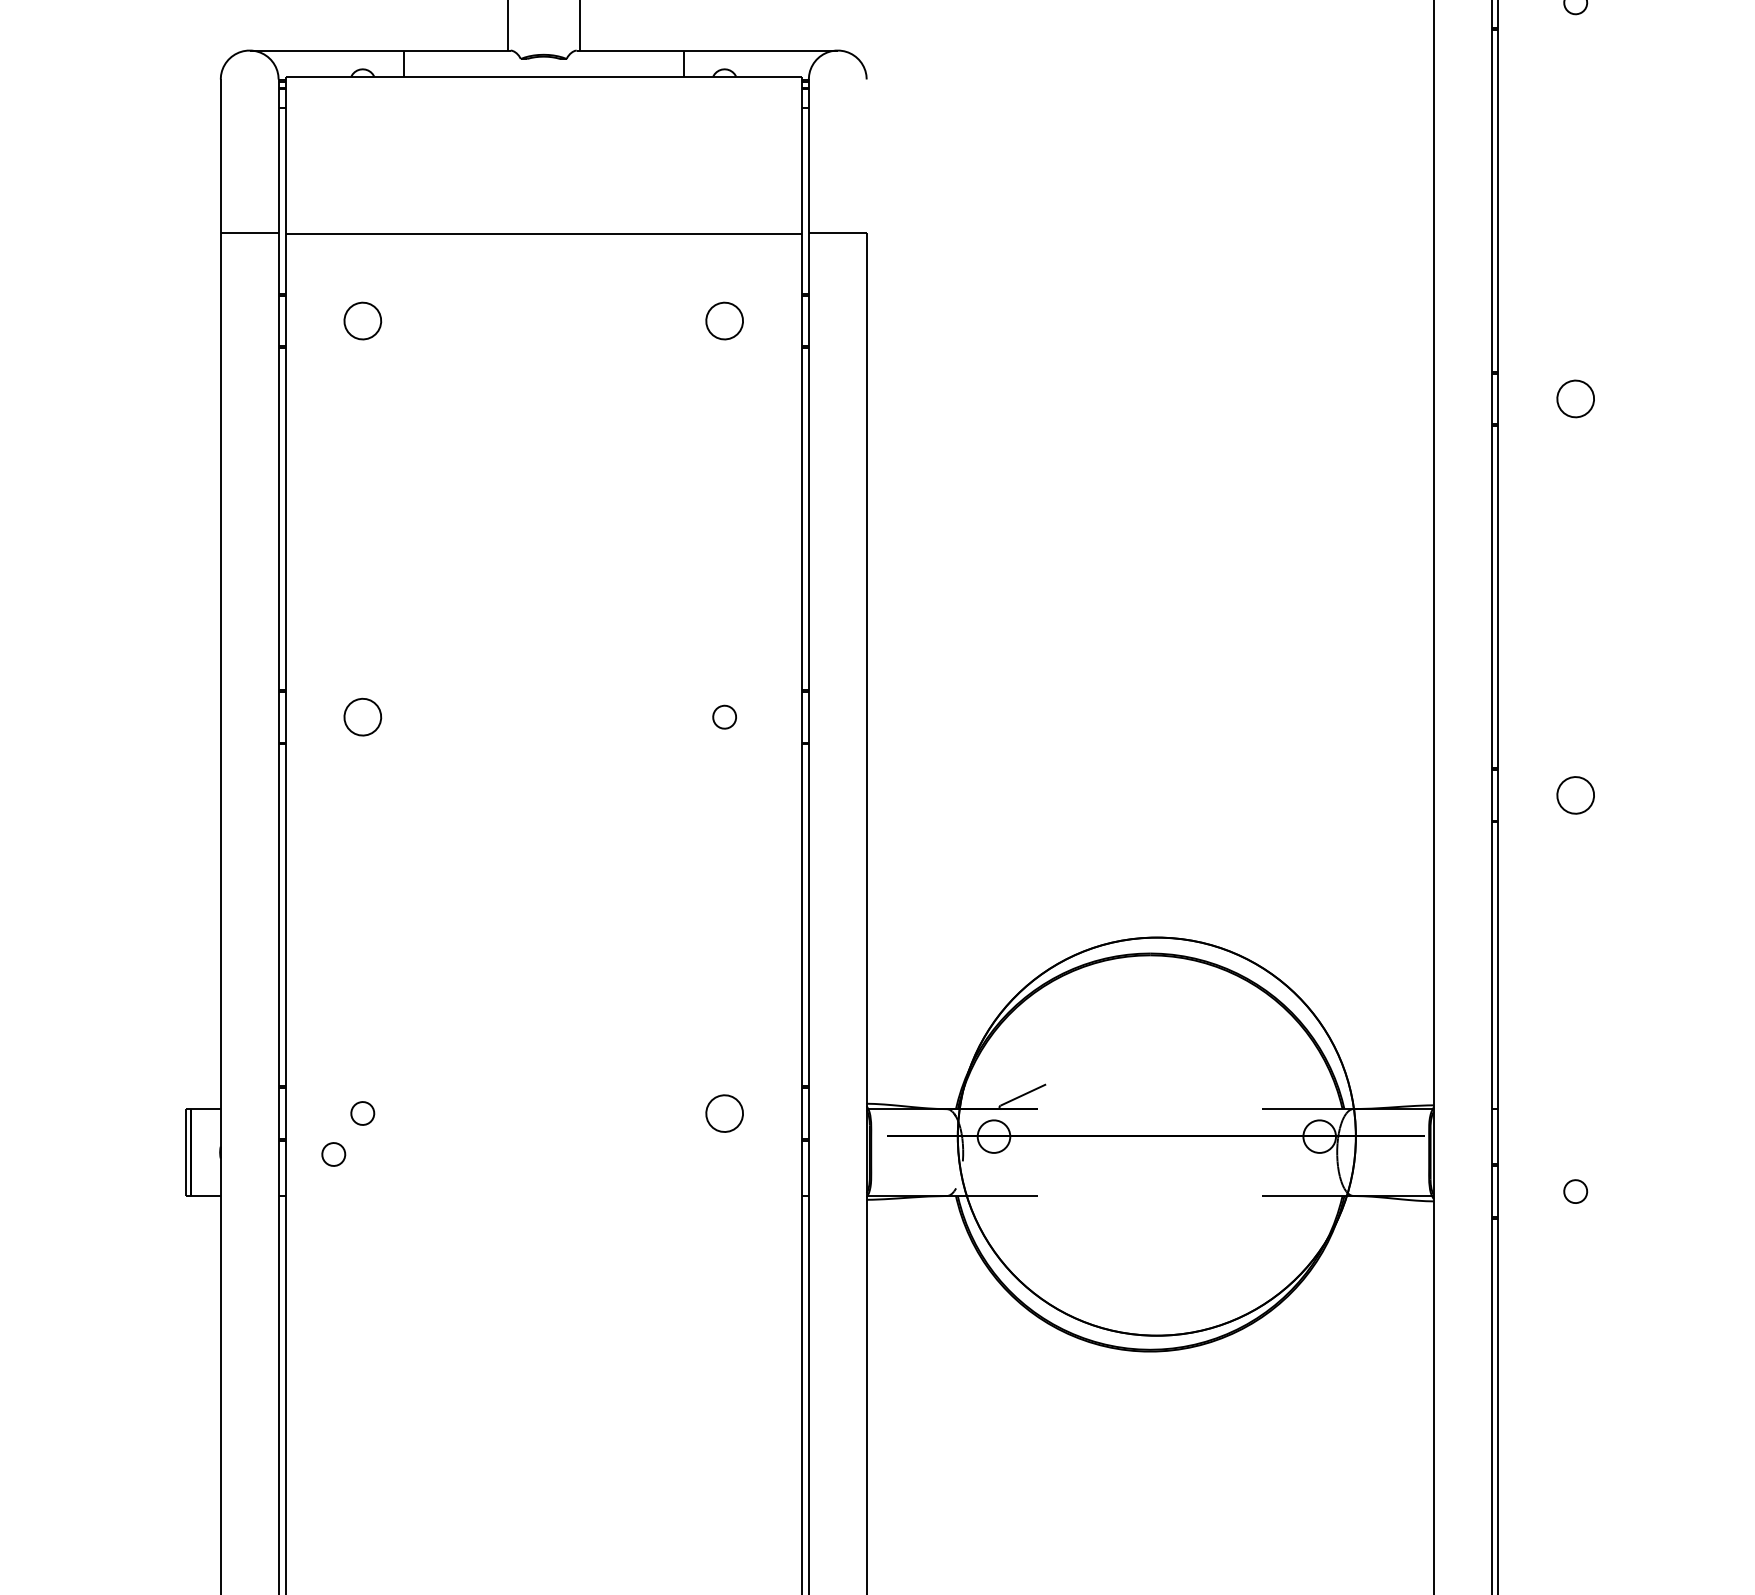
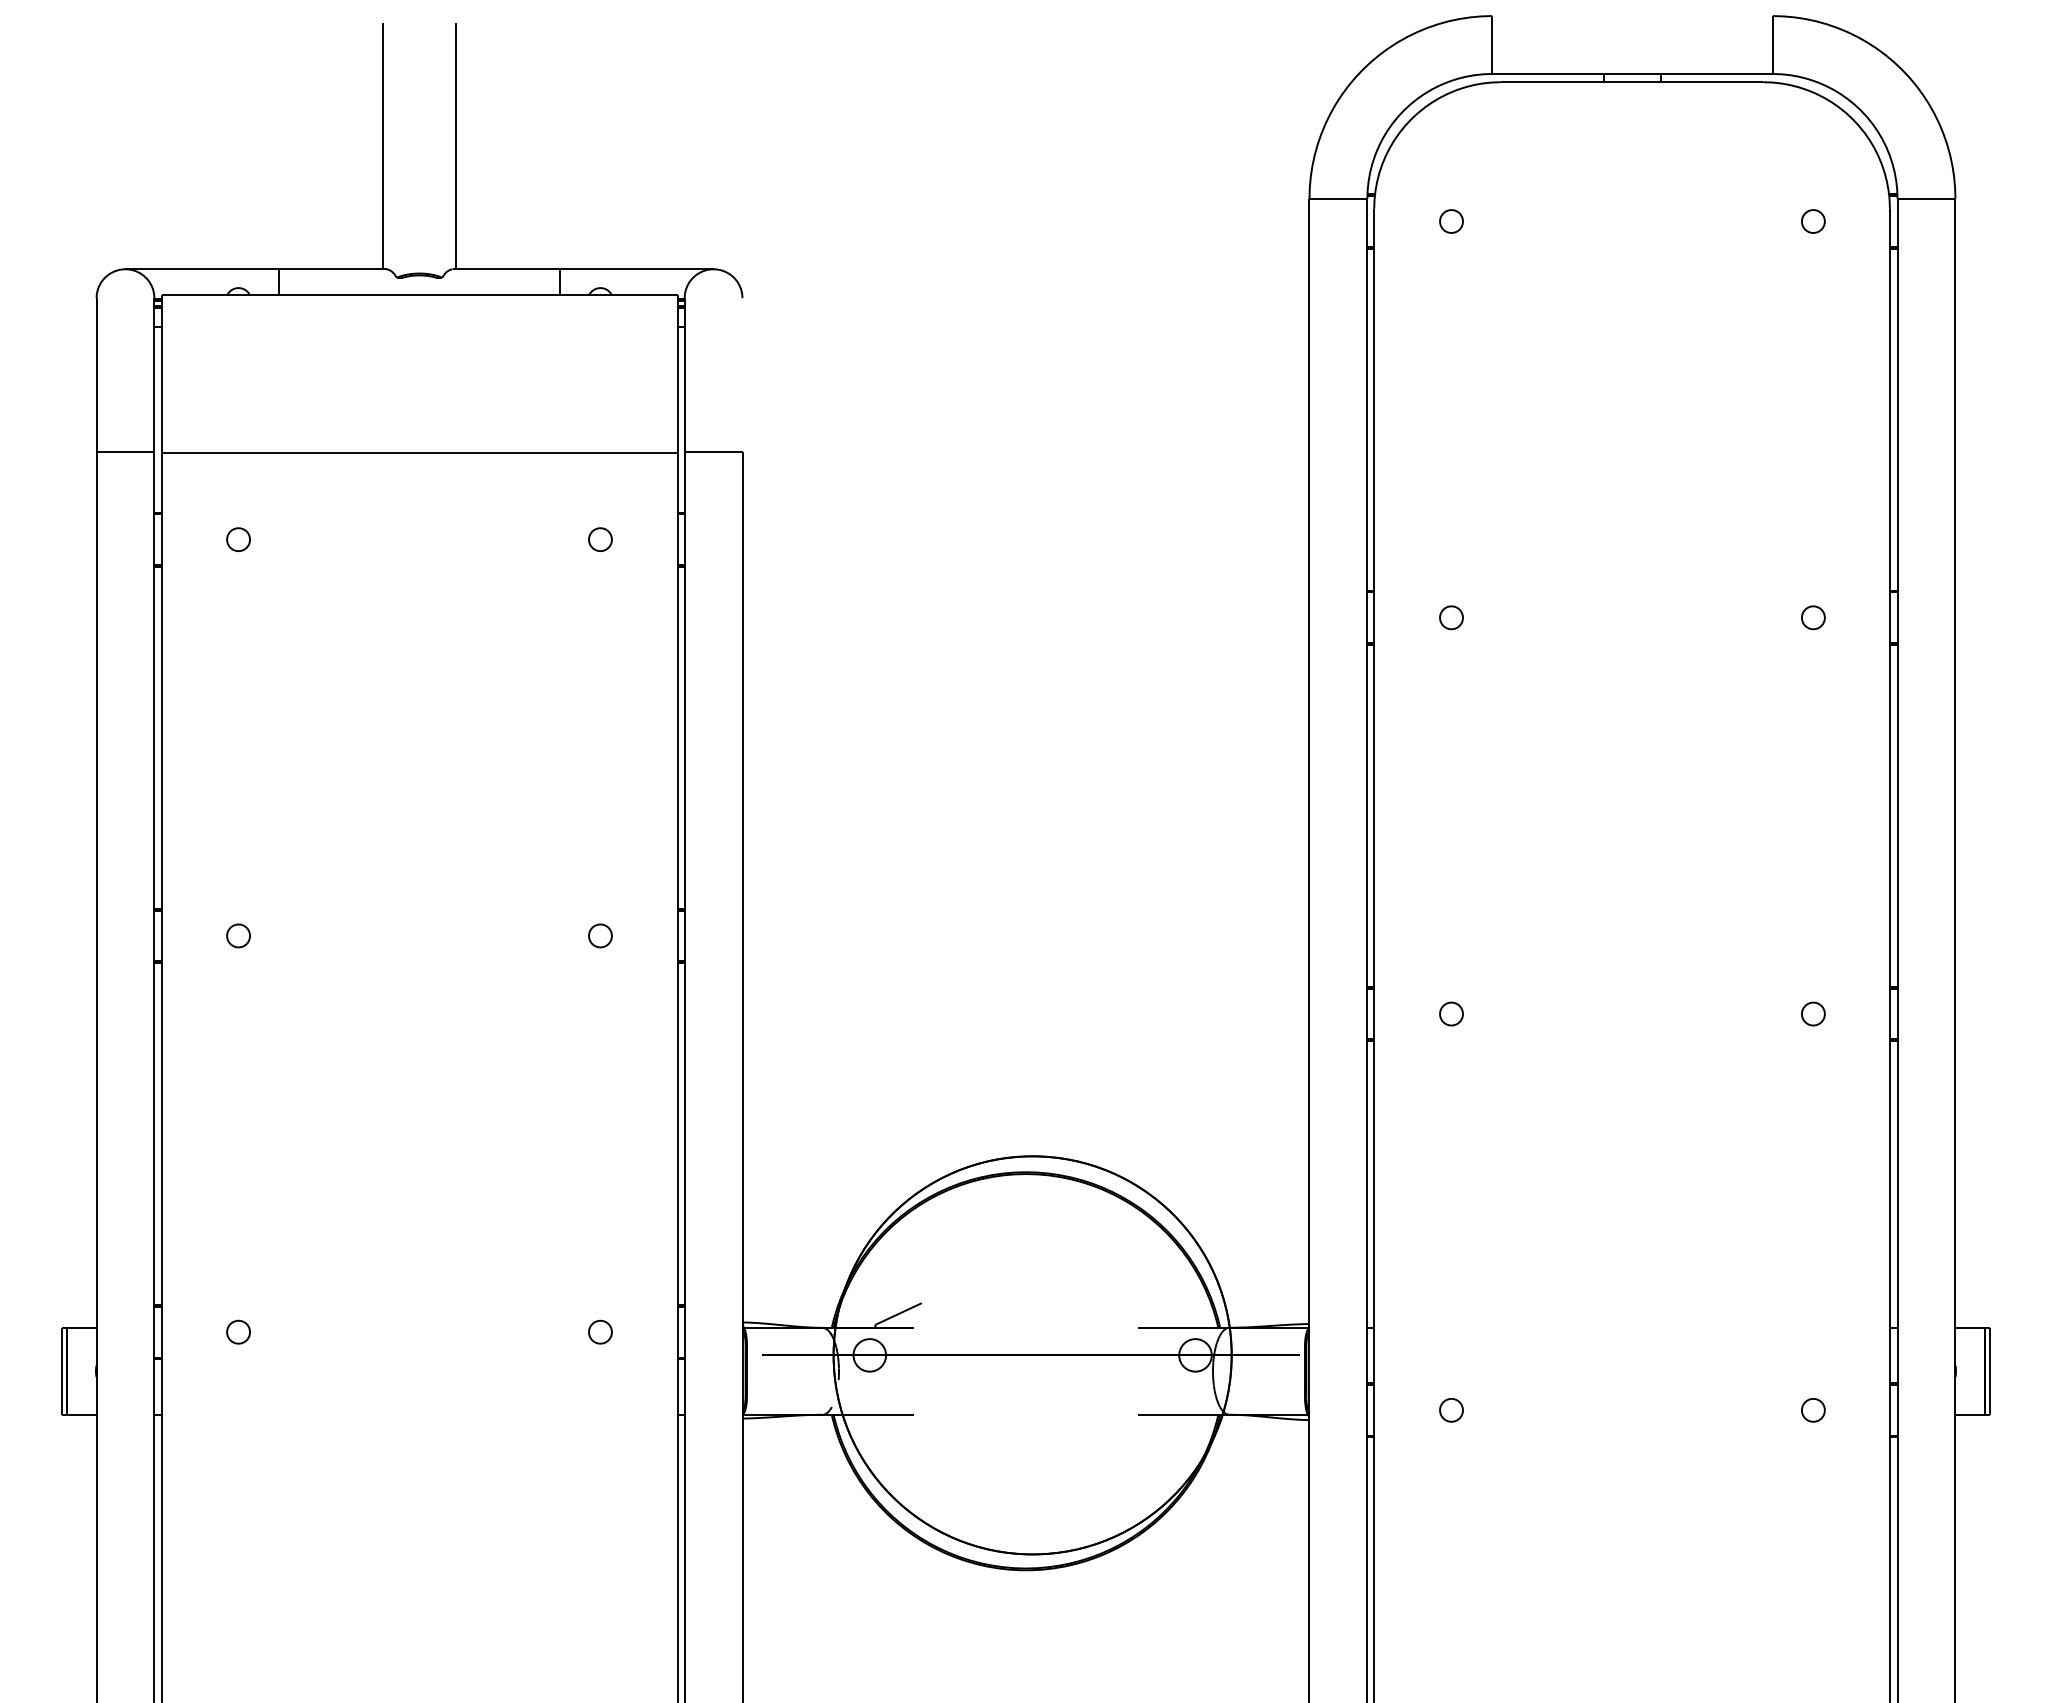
part: (362, 320) -> (238, 539), size x0.62
part: (724, 320) -> (600, 539), size x0.62
part: (1575, 398) -> (1451, 617), size x0.62
part: (362, 716) -> (238, 935), size x0.62
part: (1575, 794) -> (1451, 1013), size x0.62
part: (724, 1112) -> (600, 1331), size x0.62
part: (333, 1153) -> (209, 1372), removed

